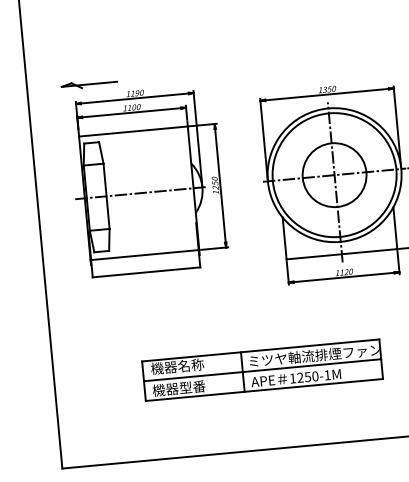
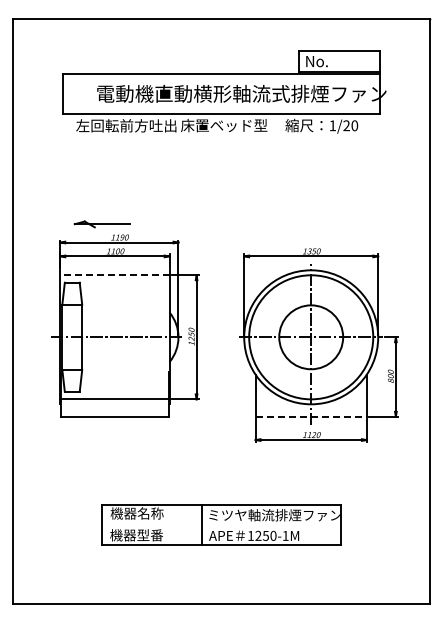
part: (88, 84) -> (101, 224), moved
line: (133, 131) -> (114, 275), solid -> dashed
line: (342, 253) -> (311, 416), solid -> dashed
line: (262, 369) -> (221, 524), removed

